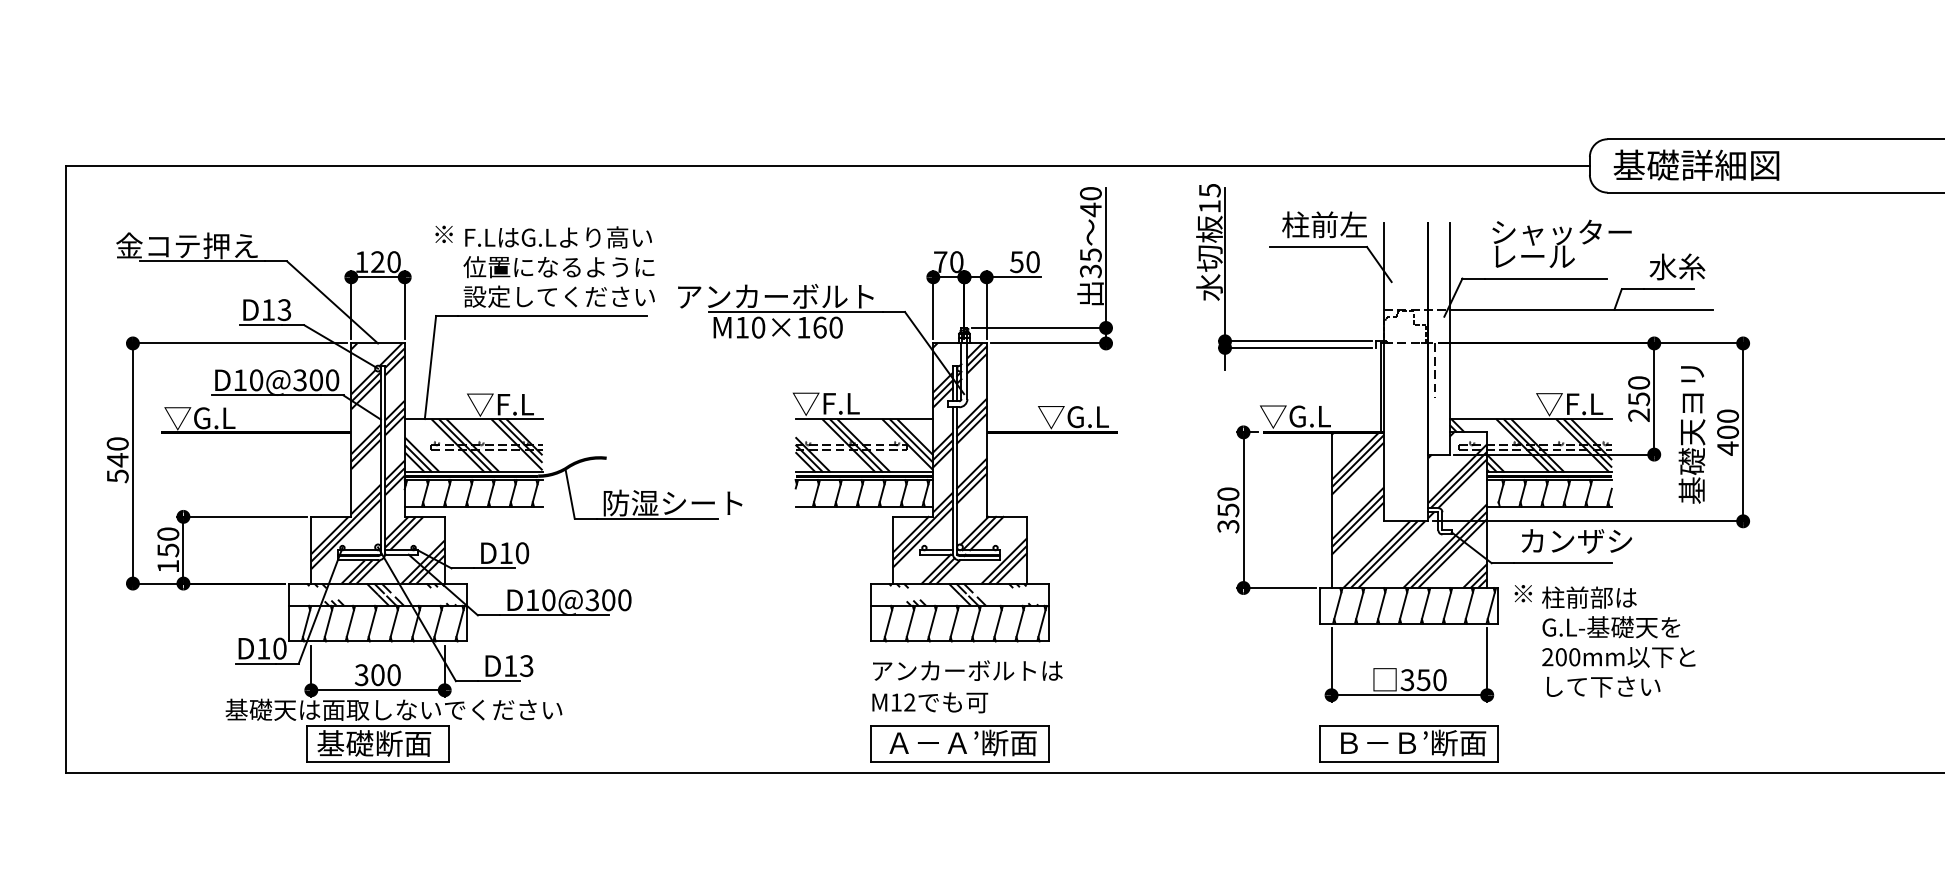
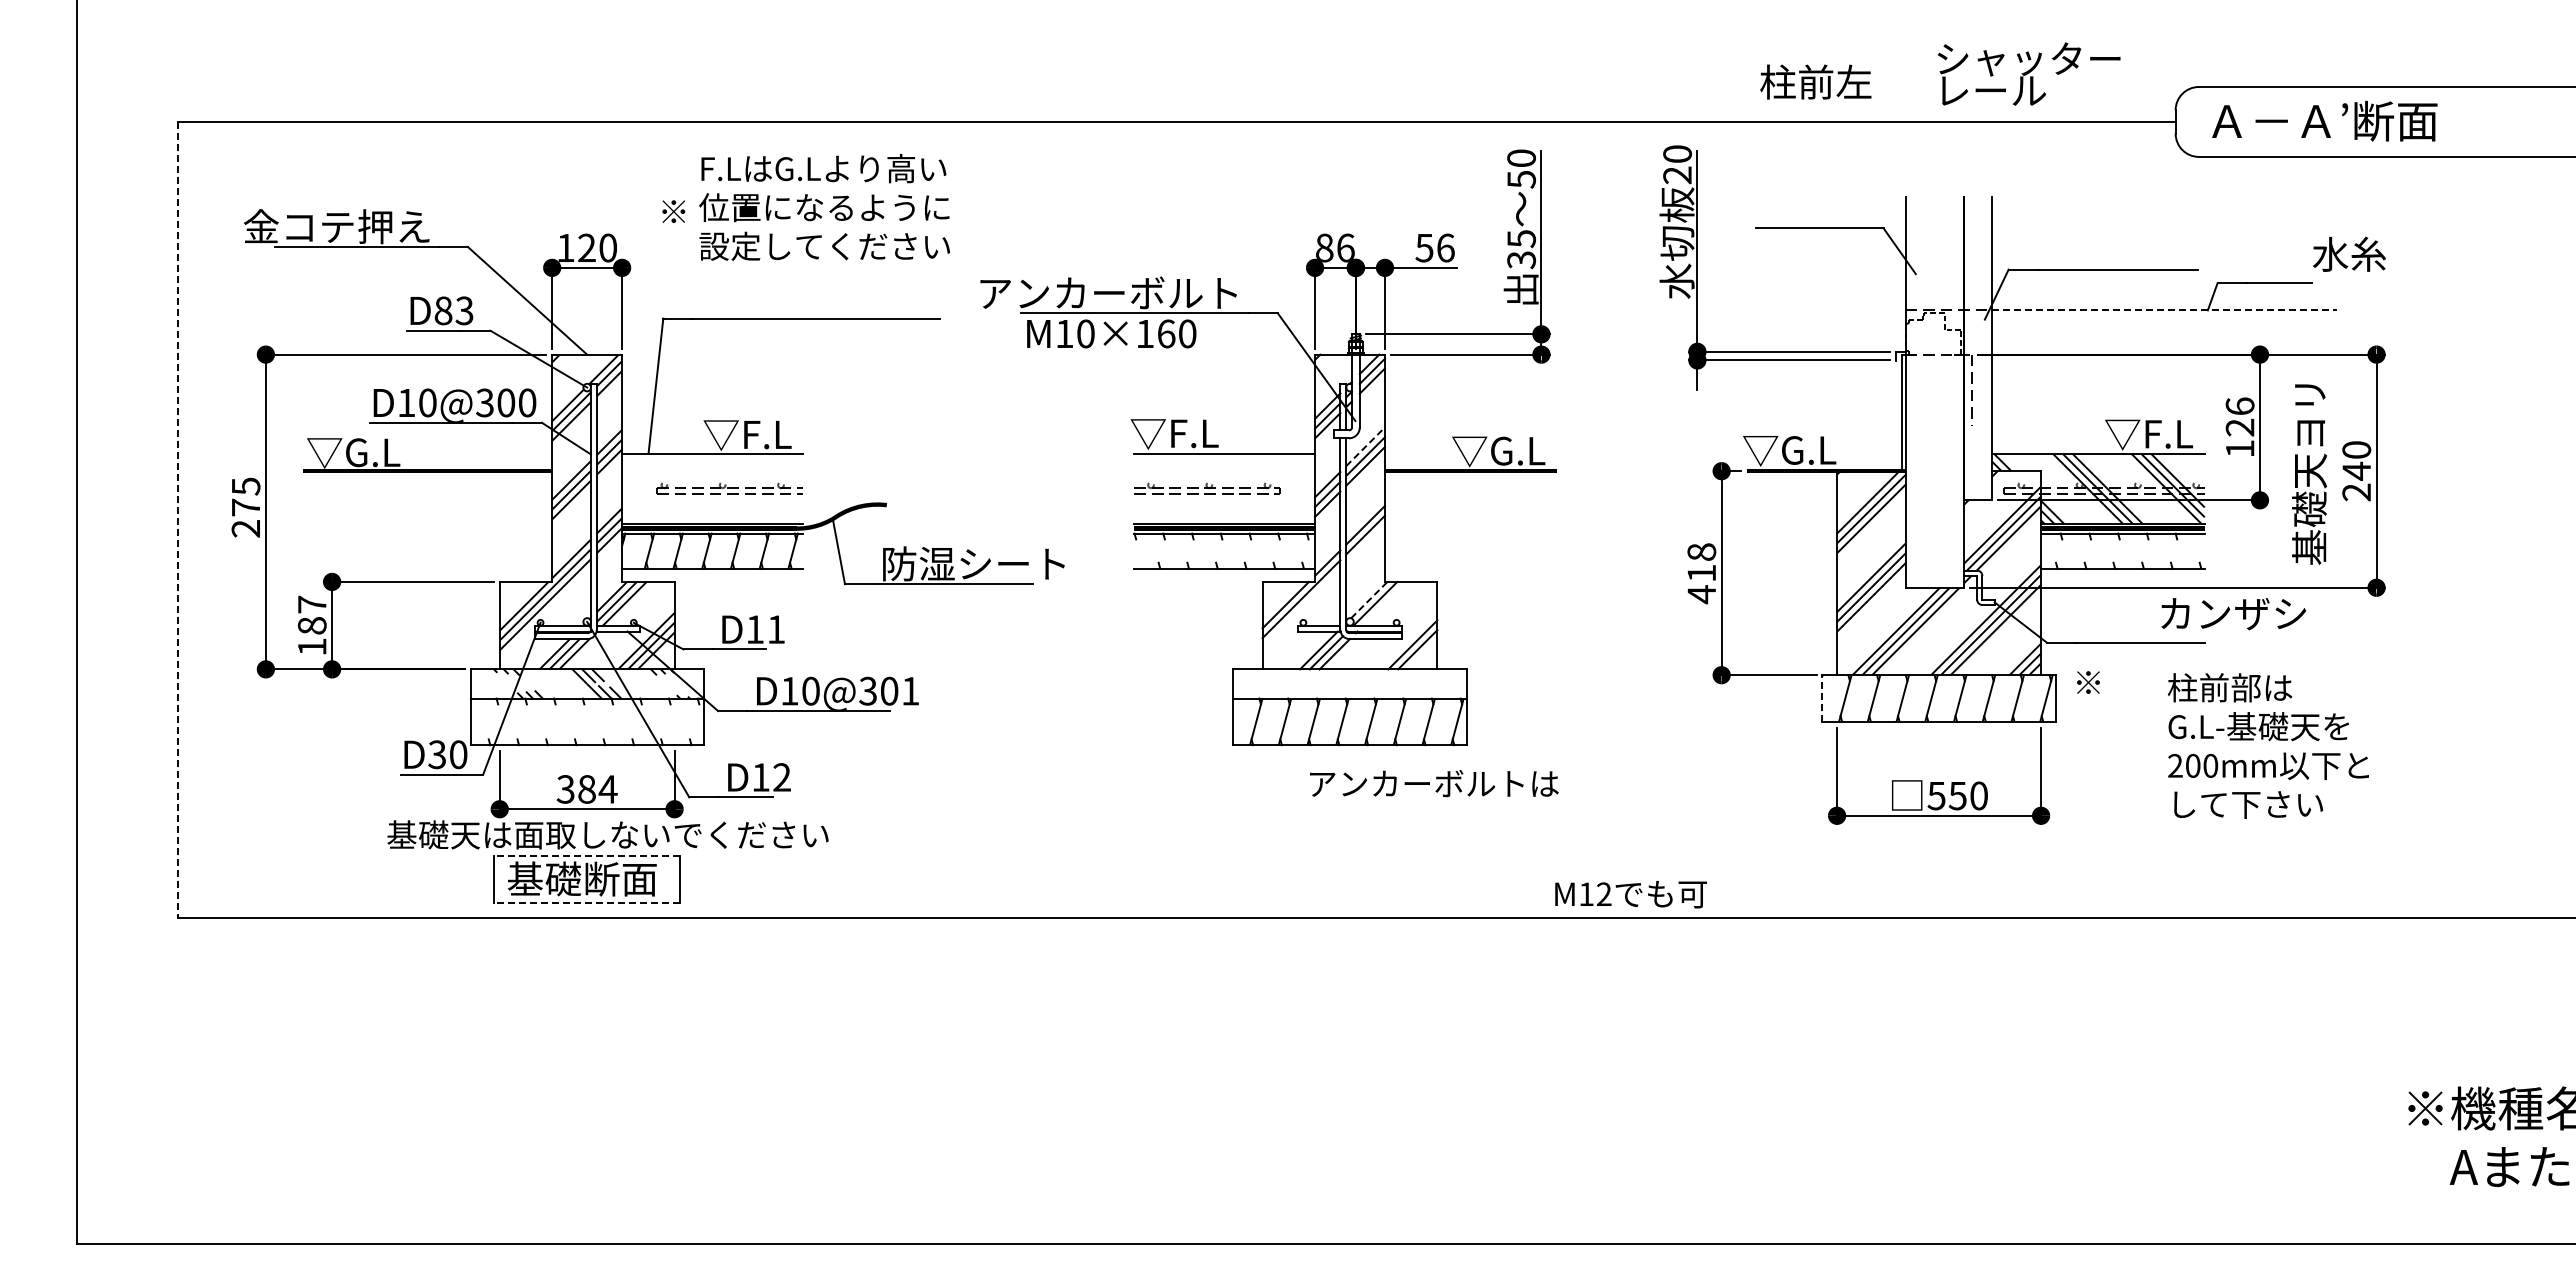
text: (1701, 164) -> (2321, 120), 基礎詳細図 -> Ａ－Ａ’断面
text: (1209, 198) -> (1677, 164), 15 -> 20
text: (1090, 209) -> (1521, 179), 40 -> 50
text: (1324, 224) -> (1815, 81), moved
text: (1562, 243) -> (2029, 73), moved
text: (948, 261) -> (1335, 247), 70 -> 86
text: (1032, 261) -> (1445, 247), 50 -> 56
text: (1677, 266) -> (2349, 253), moved
text: (559, 267) -> (824, 207), moved
text: (268, 309) -> (443, 310), D13 -> D83
line: (1581, 309) -> (2164, 310), solid -> dashed
text: (1638, 399) -> (2239, 427), 250 -> 126
line: (971, 413) -> (1365, 446), solid -> dashed
text: (1727, 440) -> (2356, 481), 400 -> 240
hatch: (473, 445) -> (712, 488), removed
hatch: (864, 445) -> (1224, 488), removed
text: (117, 460) -> (245, 507), 540 -> 275
line: (65, 469) -> (177, 519), solid -> dashed
line: (971, 488) -> (1365, 544), removed
hatch: (862, 492) -> (1222, 550), removed
hatch: (1554, 492) -> (2129, 550), removed
text: (1228, 510) -> (1701, 573), 350 -> 418
line: (974, 531) -> (1369, 600), solid -> dashed
line: (987, 533) -> (1385, 603), removed
line: (922, 537) -> (1301, 608), removed
text: (167, 541) -> (311, 614), 150 -> 187
text: (1576, 541) -> (2233, 614), moved
text: (522, 553) -> (776, 629), D10 -> D11
line: (1003, 560) -> (1407, 639), removed
hatch: (967, 594) -> (1359, 683), removed
text: (624, 599) -> (910, 690), D10@300 -> D10@301
line: (1320, 605) -> (1822, 698), solid -> dashed
hatch: (376, 623) -> (585, 721), removed
text: (1617, 641) -> (2267, 745), moved
text: (263, 648) -> (436, 754), D10 -> D30
text: (526, 666) -> (781, 777), D13 -> D12
text: (968, 670) -> (1434, 783), moved
text: (385, 675) -> (597, 789), 300 -> 384
text: (1407, 679) -> (1936, 795), 350 -> 550
text: (929, 702) -> (1630, 894), moved
line: (377, 725) -> (586, 855), solid -> dashed
part: (959, 743) -> (1349, 879), removed
part: (1408, 743) -> (1938, 879), removed
line: (377, 761) -> (586, 902), solid -> dashed

